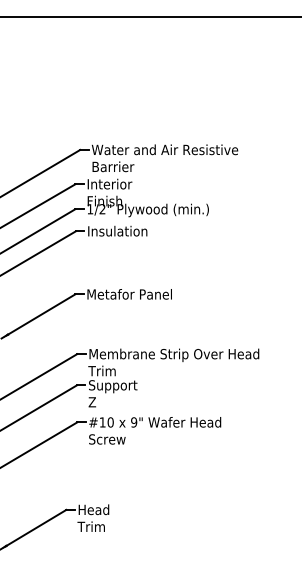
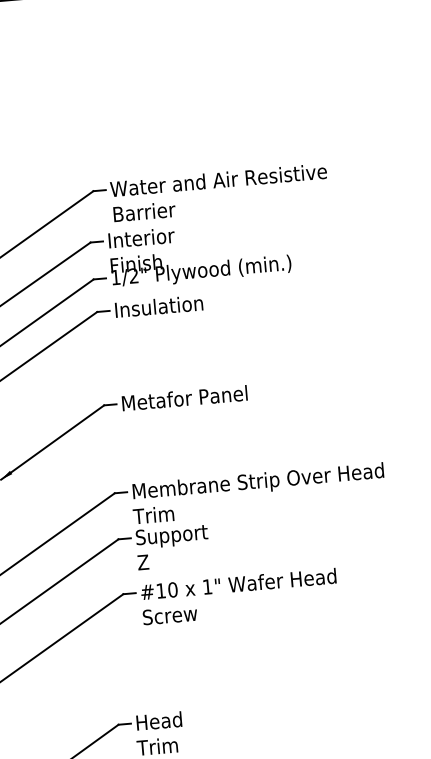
text: (134, 422) -> (208, 586), 9" -> 1"

